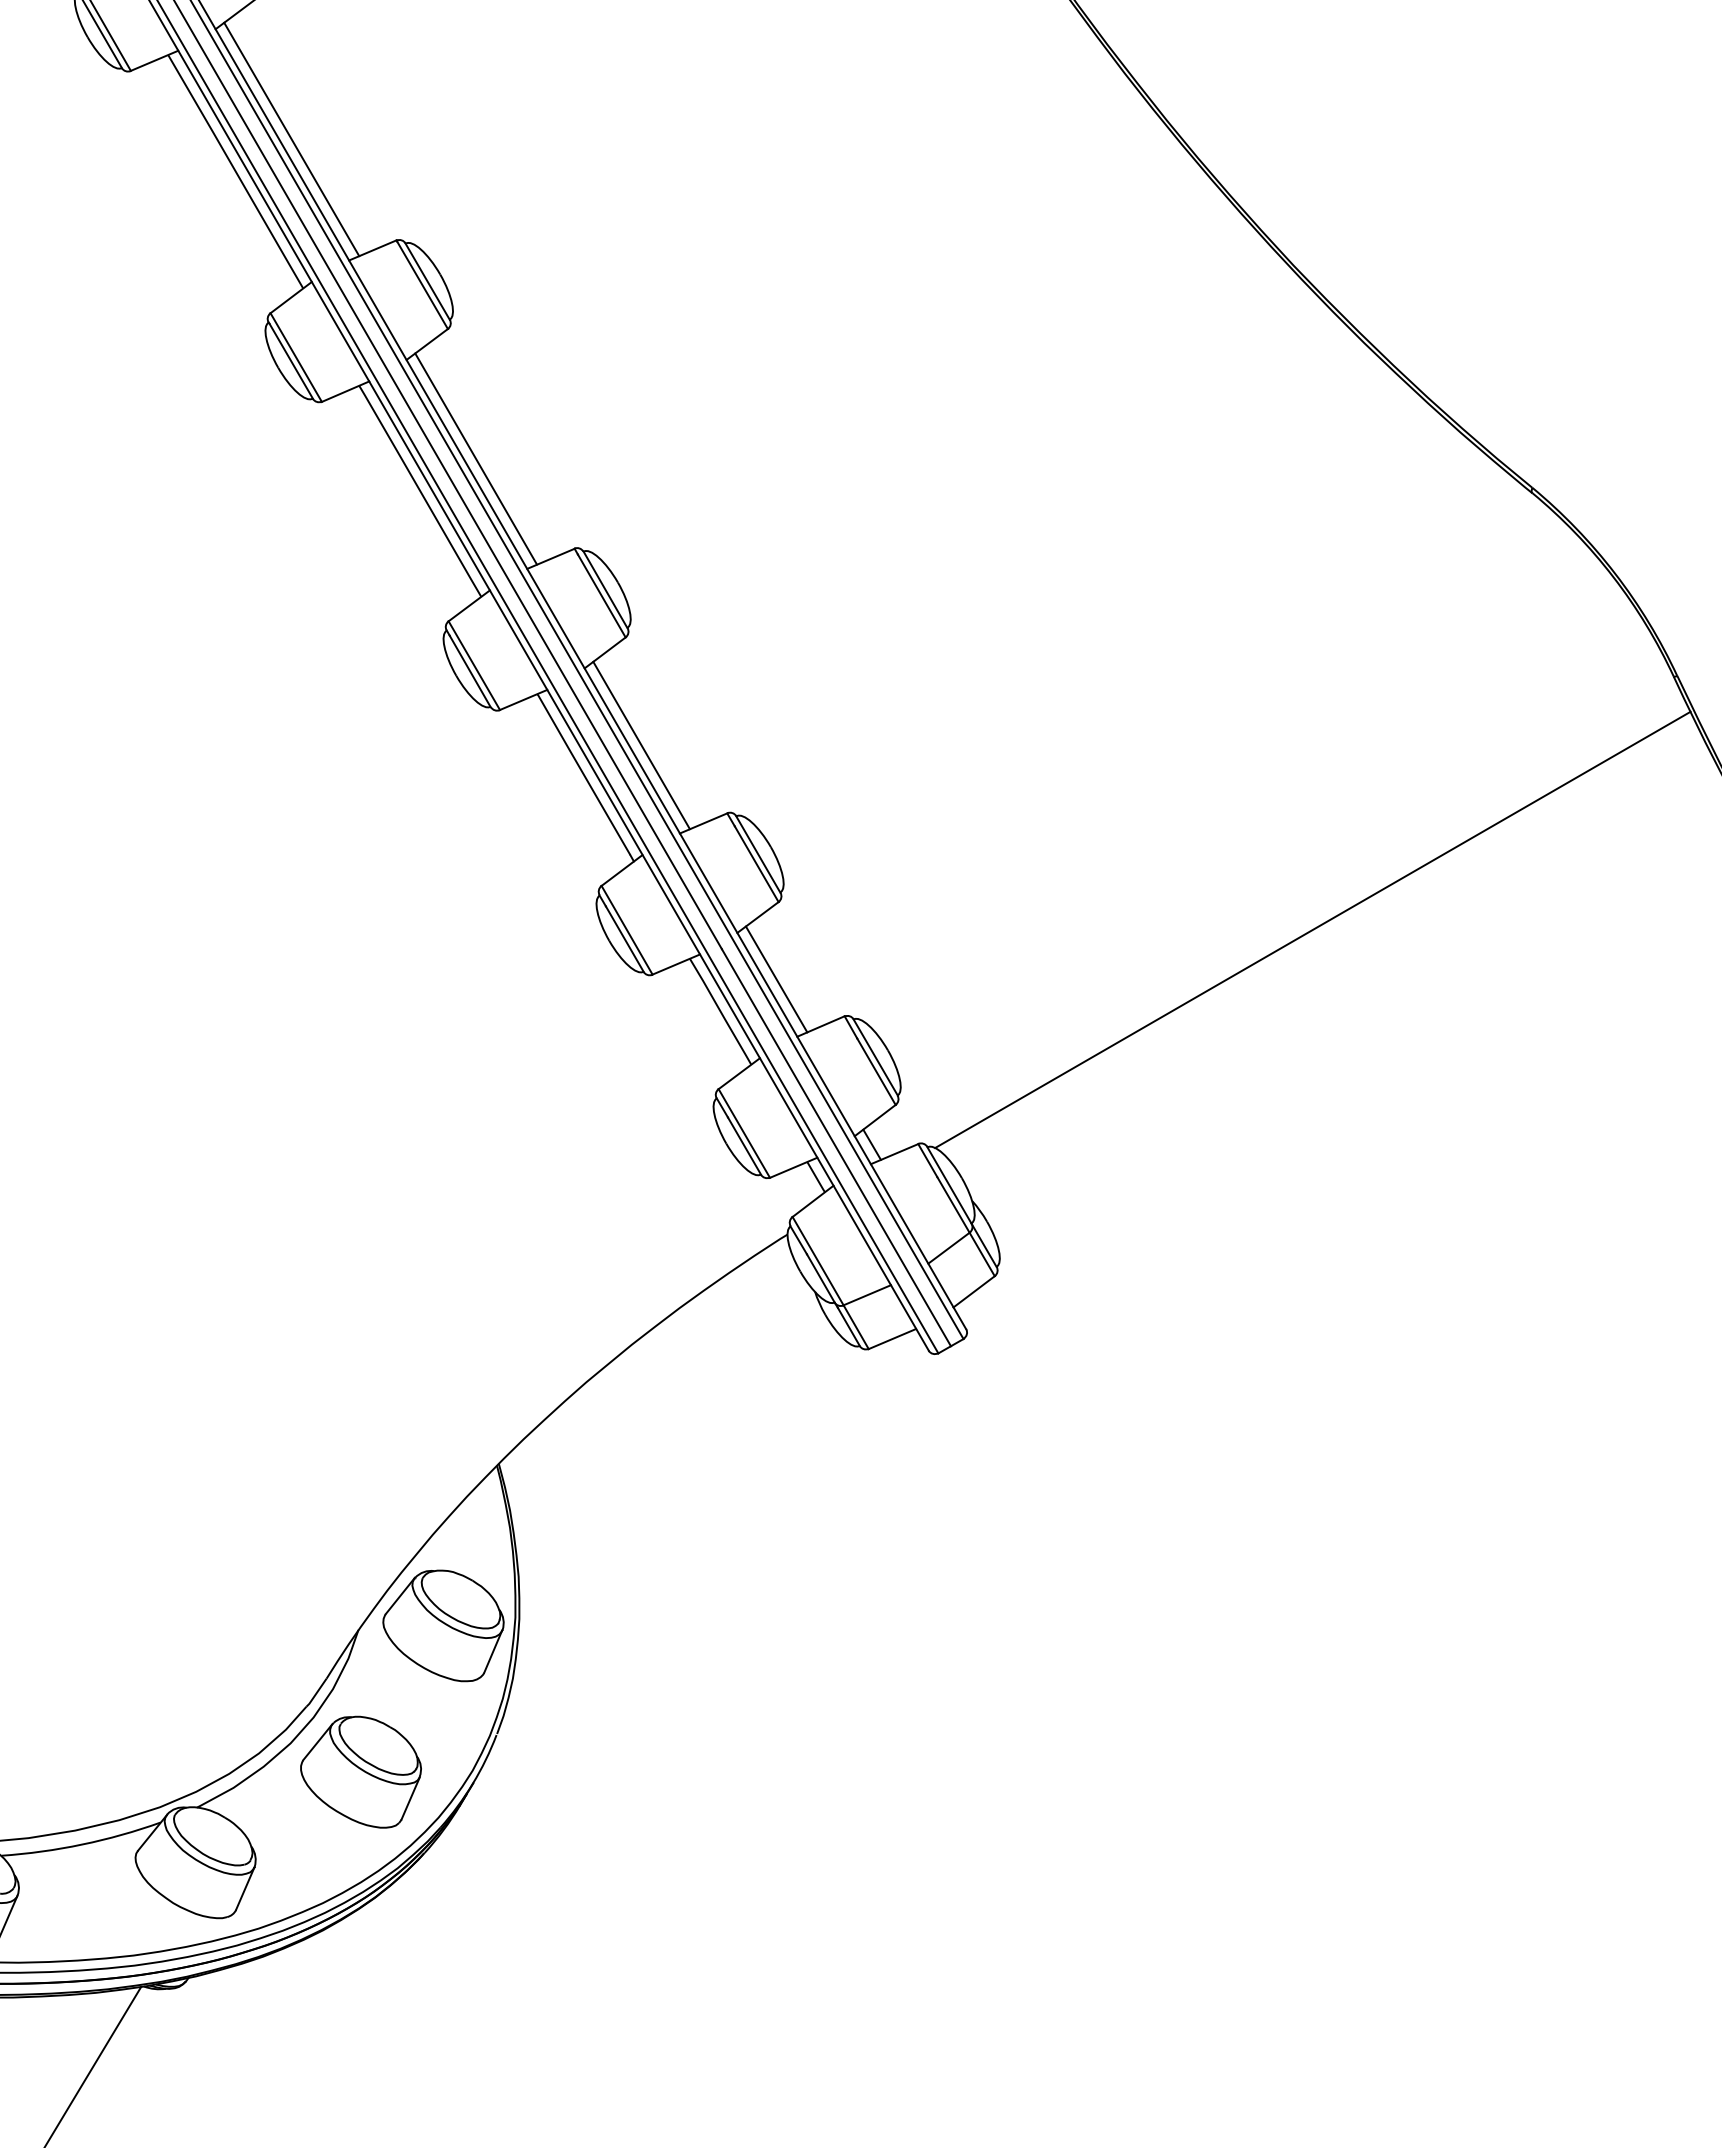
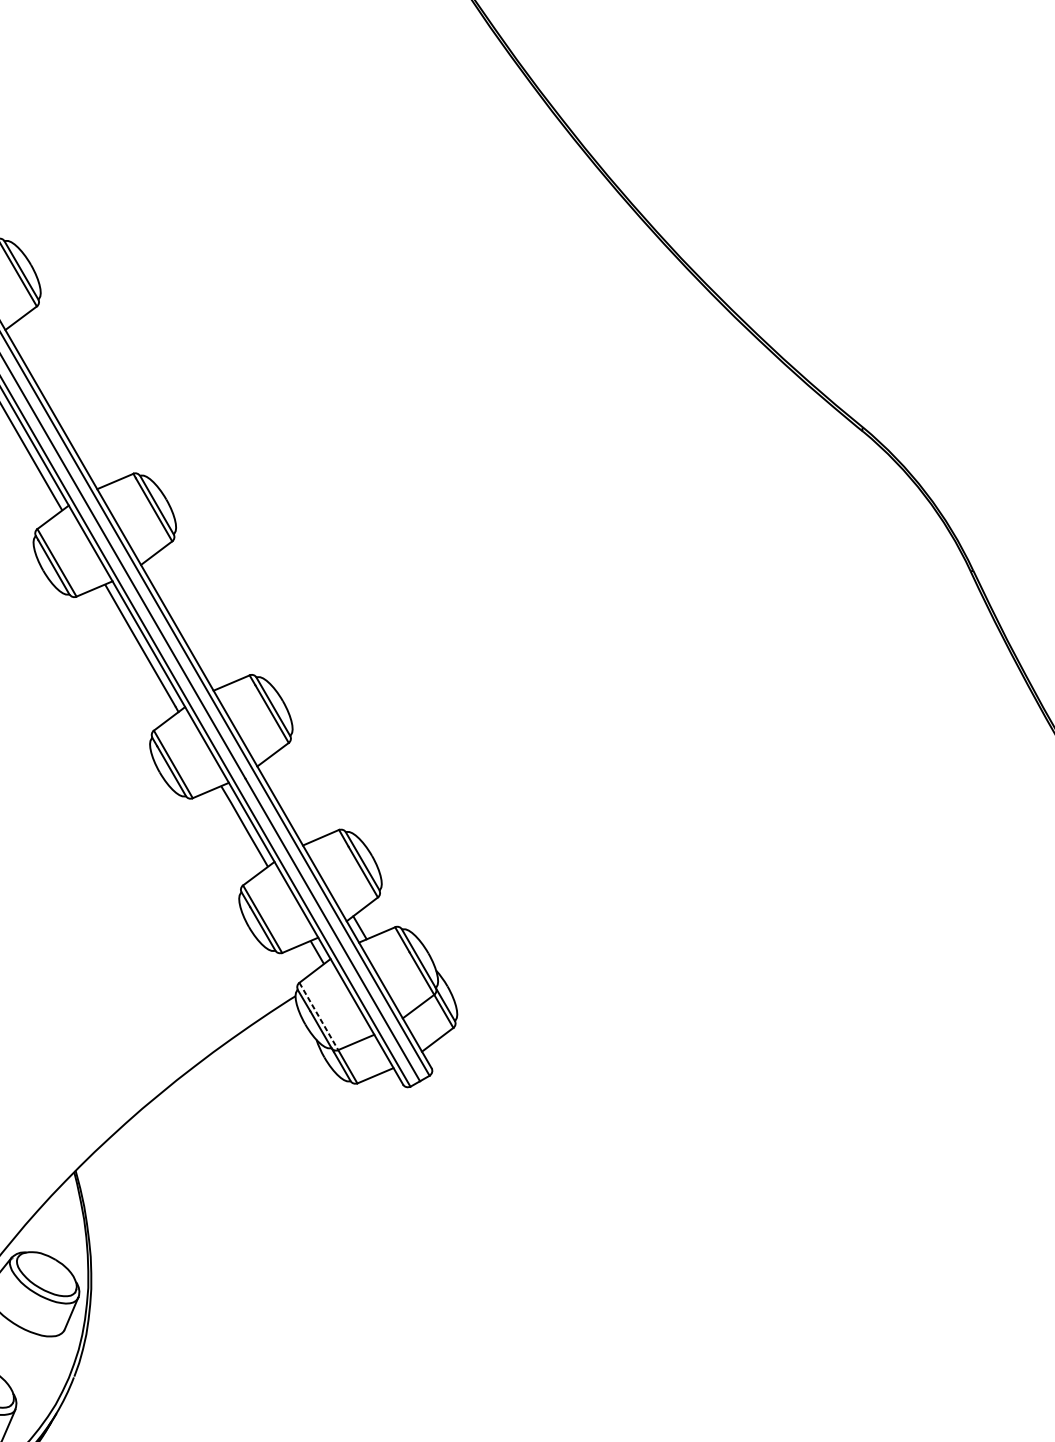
line: (475, 458) -> (57, 405), removed
line: (641, 745) -> (184, 623), removed
line: (1312, 929) -> (695, 763), removed
line: (776, 979) -> (287, 801), removed
line: (818, 1261) -> (319, 1016), solid -> dashed

